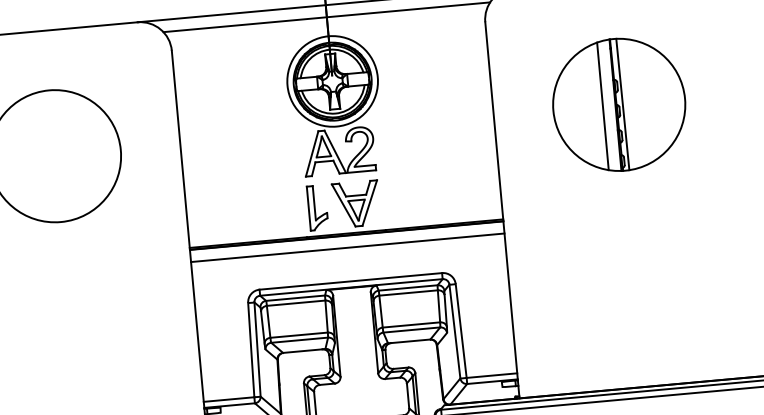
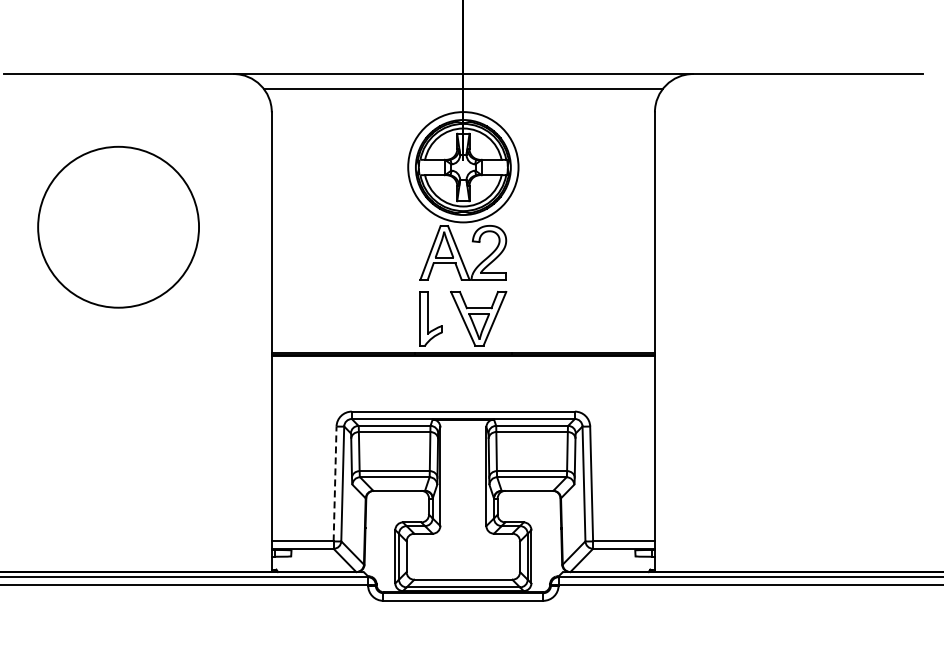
part: (618, 104) -> (807, 226), removed
line: (347, 247) -> (462, 370), removed
line: (251, 349) -> (335, 483), solid -> dashed

